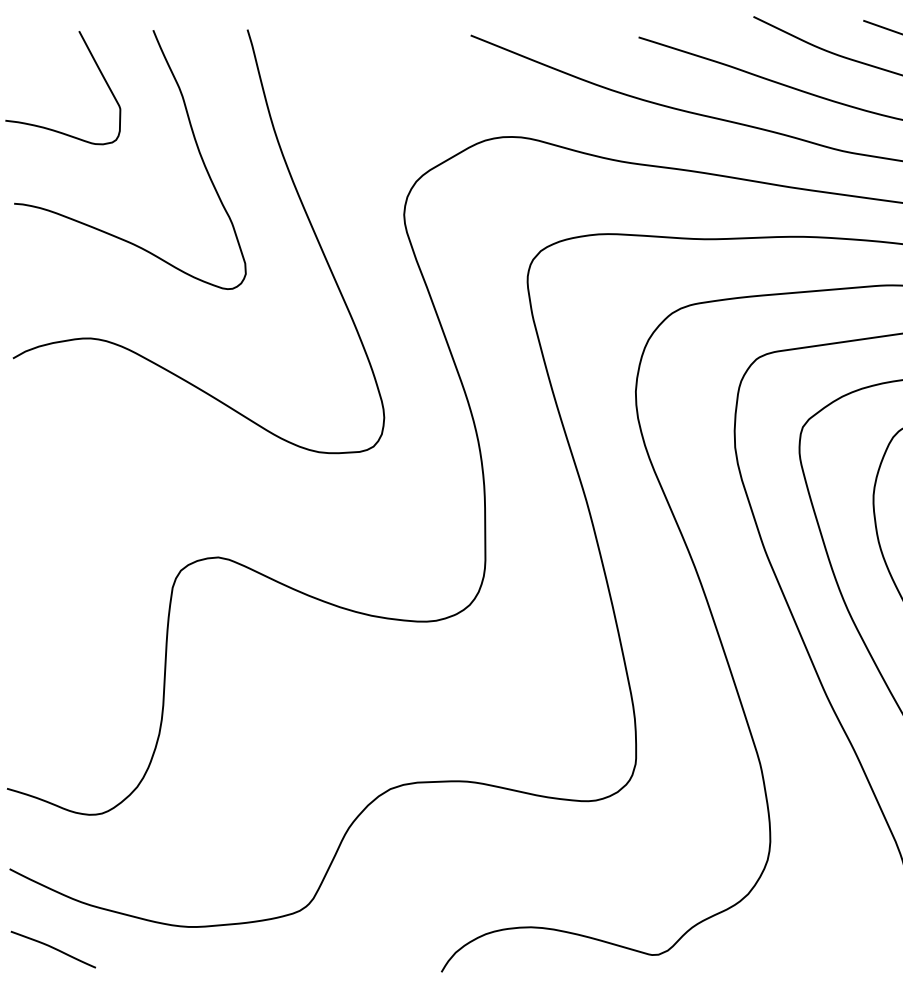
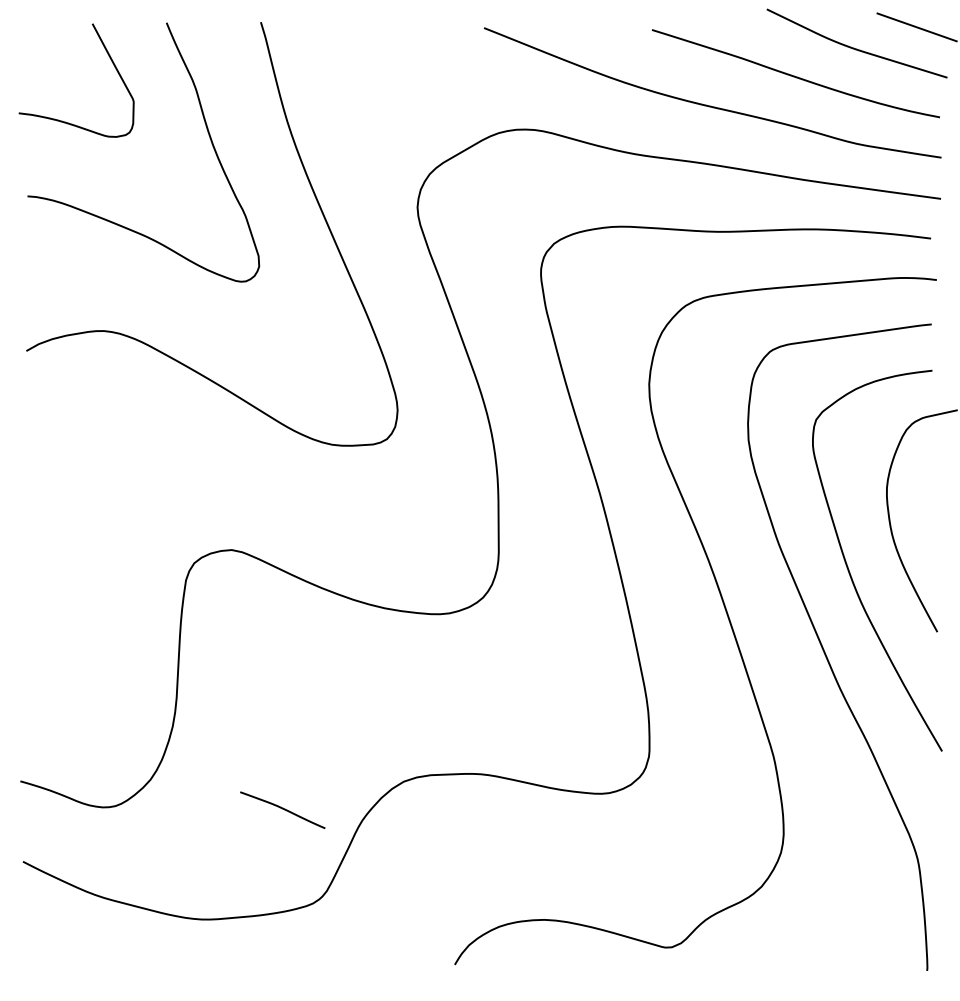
curve: (53, 948) -> (282, 809), moved

